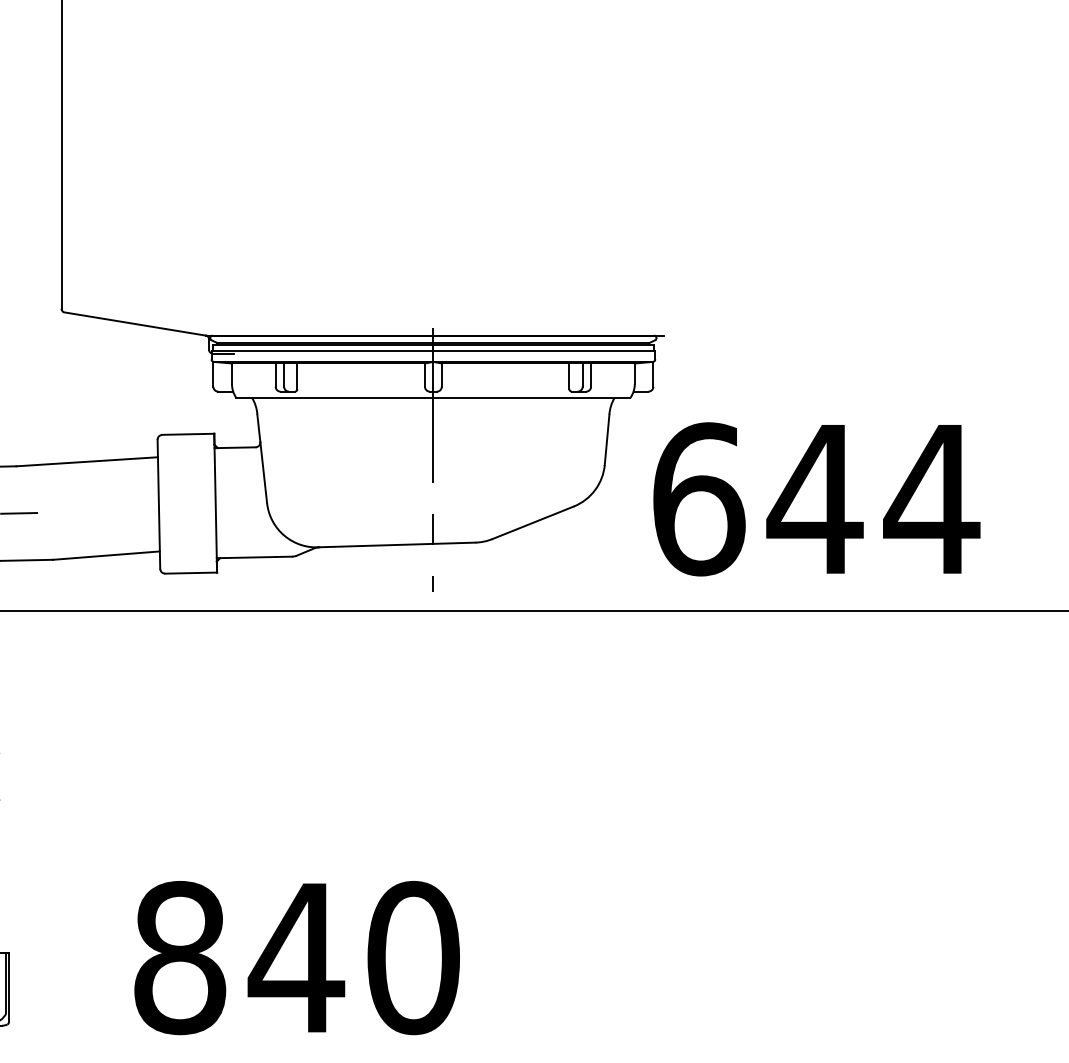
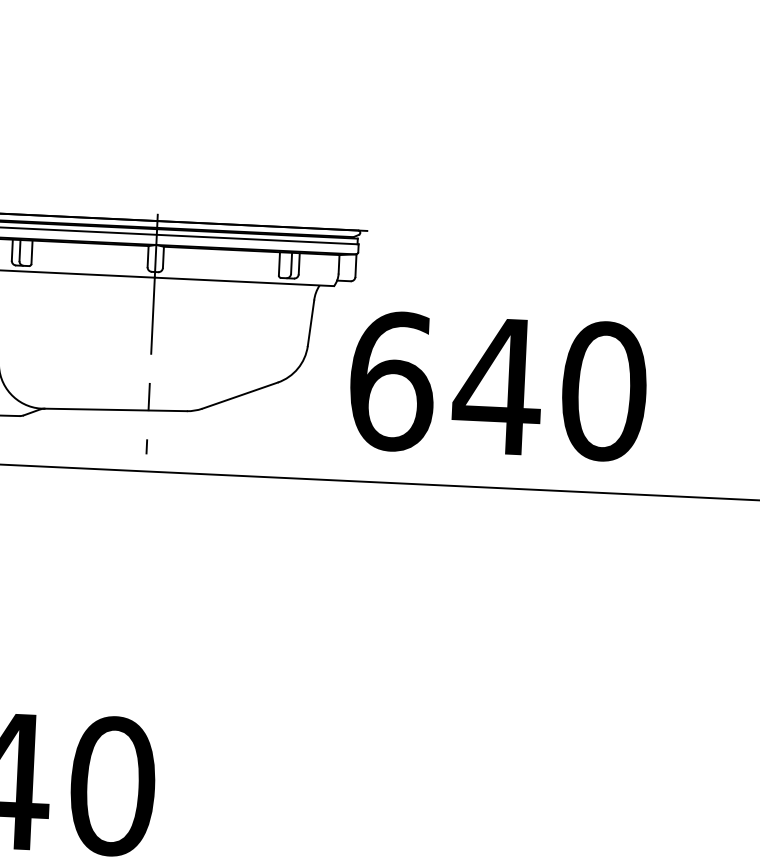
text: (931, 499) -> (603, 391), 644 -> 640

